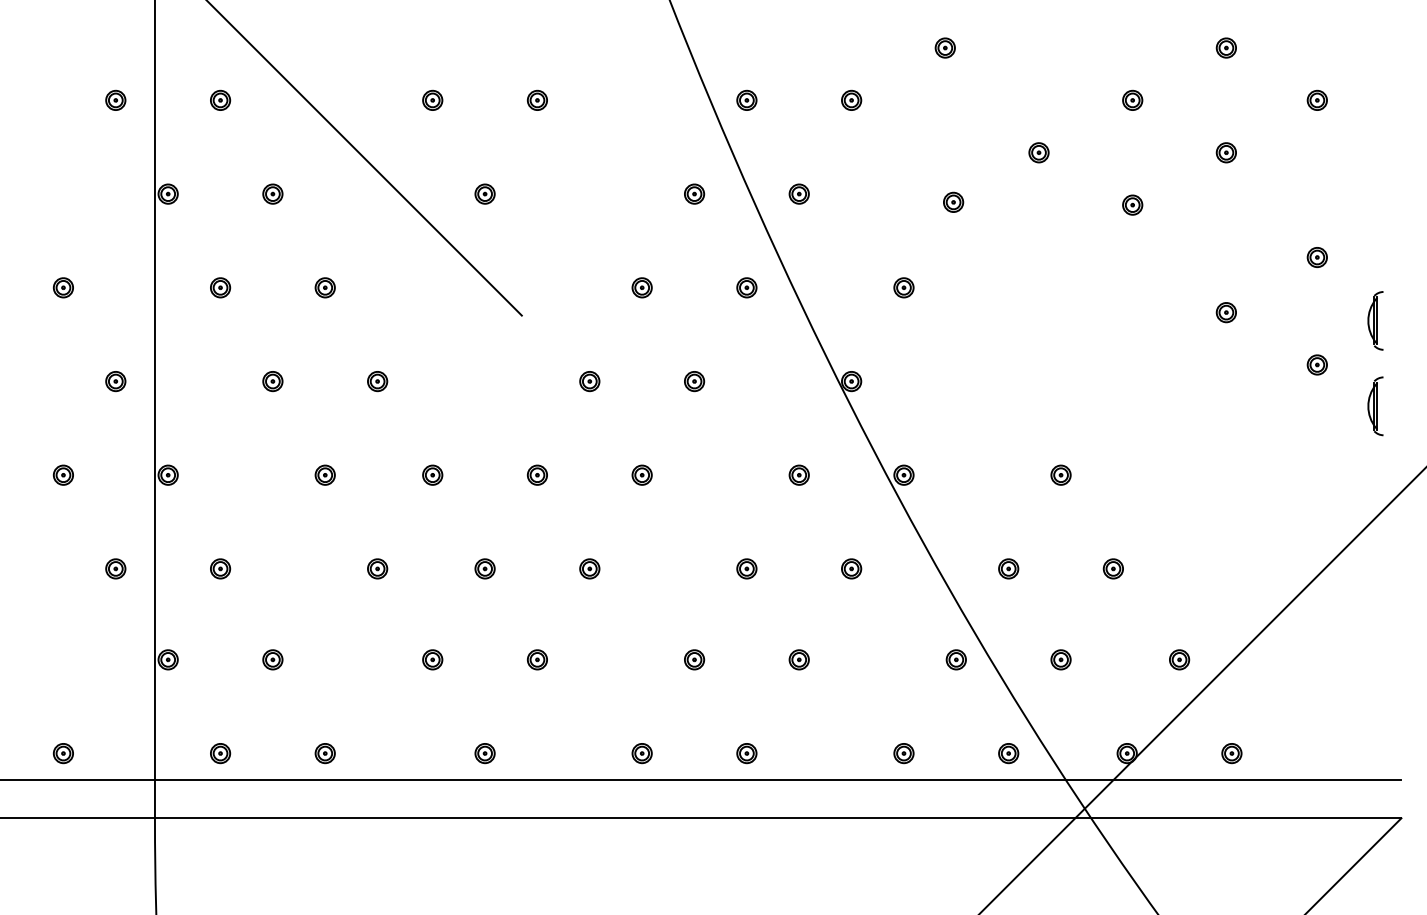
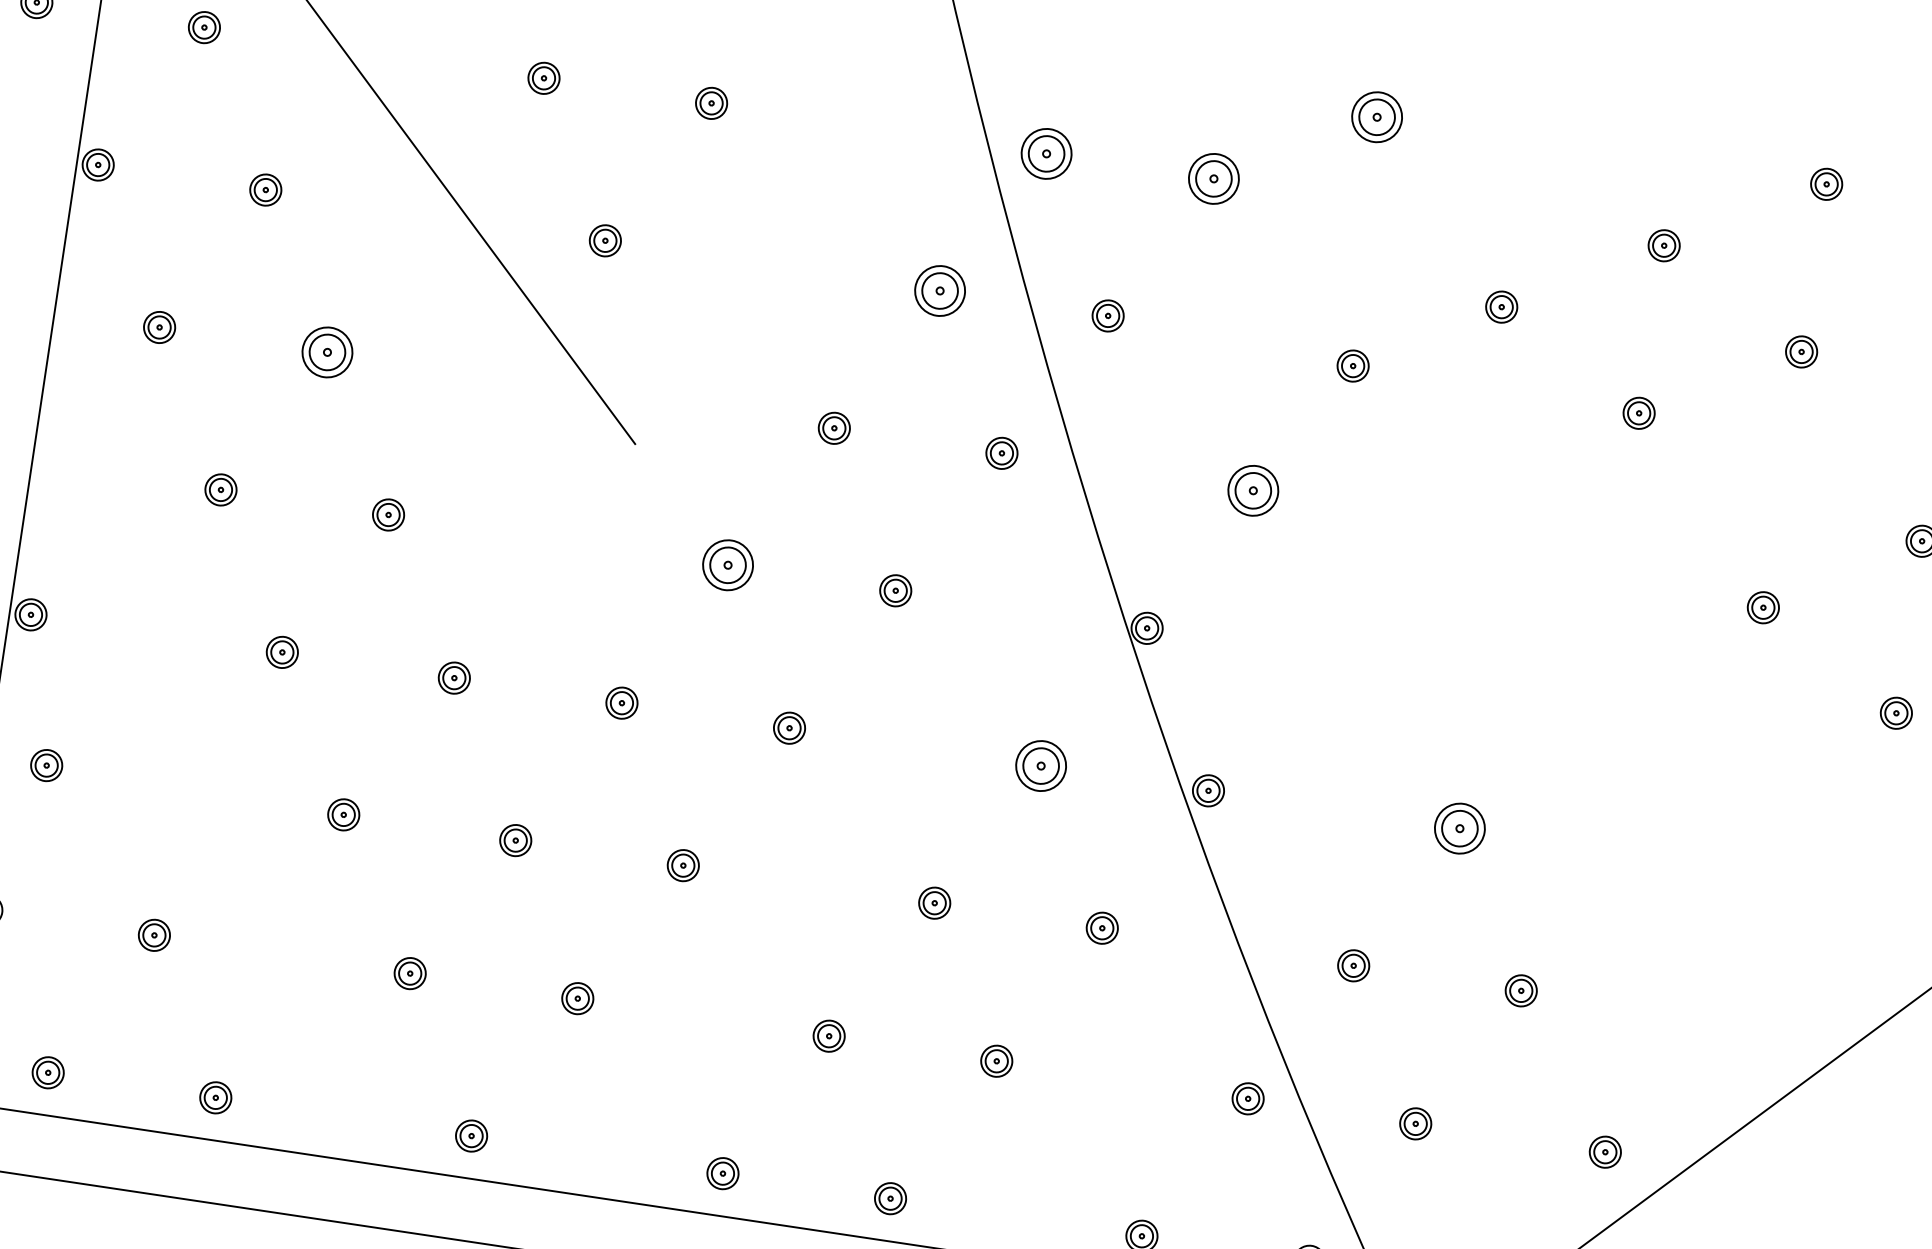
part: (944, 47) -> (1375, 116), size x1.6
part: (746, 99) -> (1046, 151), size x1.6
part: (851, 99) -> (1214, 177), size x1.6
part: (694, 193) -> (940, 289), size x1.6
part: (324, 287) -> (326, 351), size x1.6
part: (903, 287) -> (1252, 490), size x1.6
part: (589, 381) -> (727, 565), size x1.6
part: (798, 474) -> (1039, 764), size x1.6
part: (1060, 474) -> (1459, 827), size x1.6
part: (220, 568) -> (46, 764), moved

